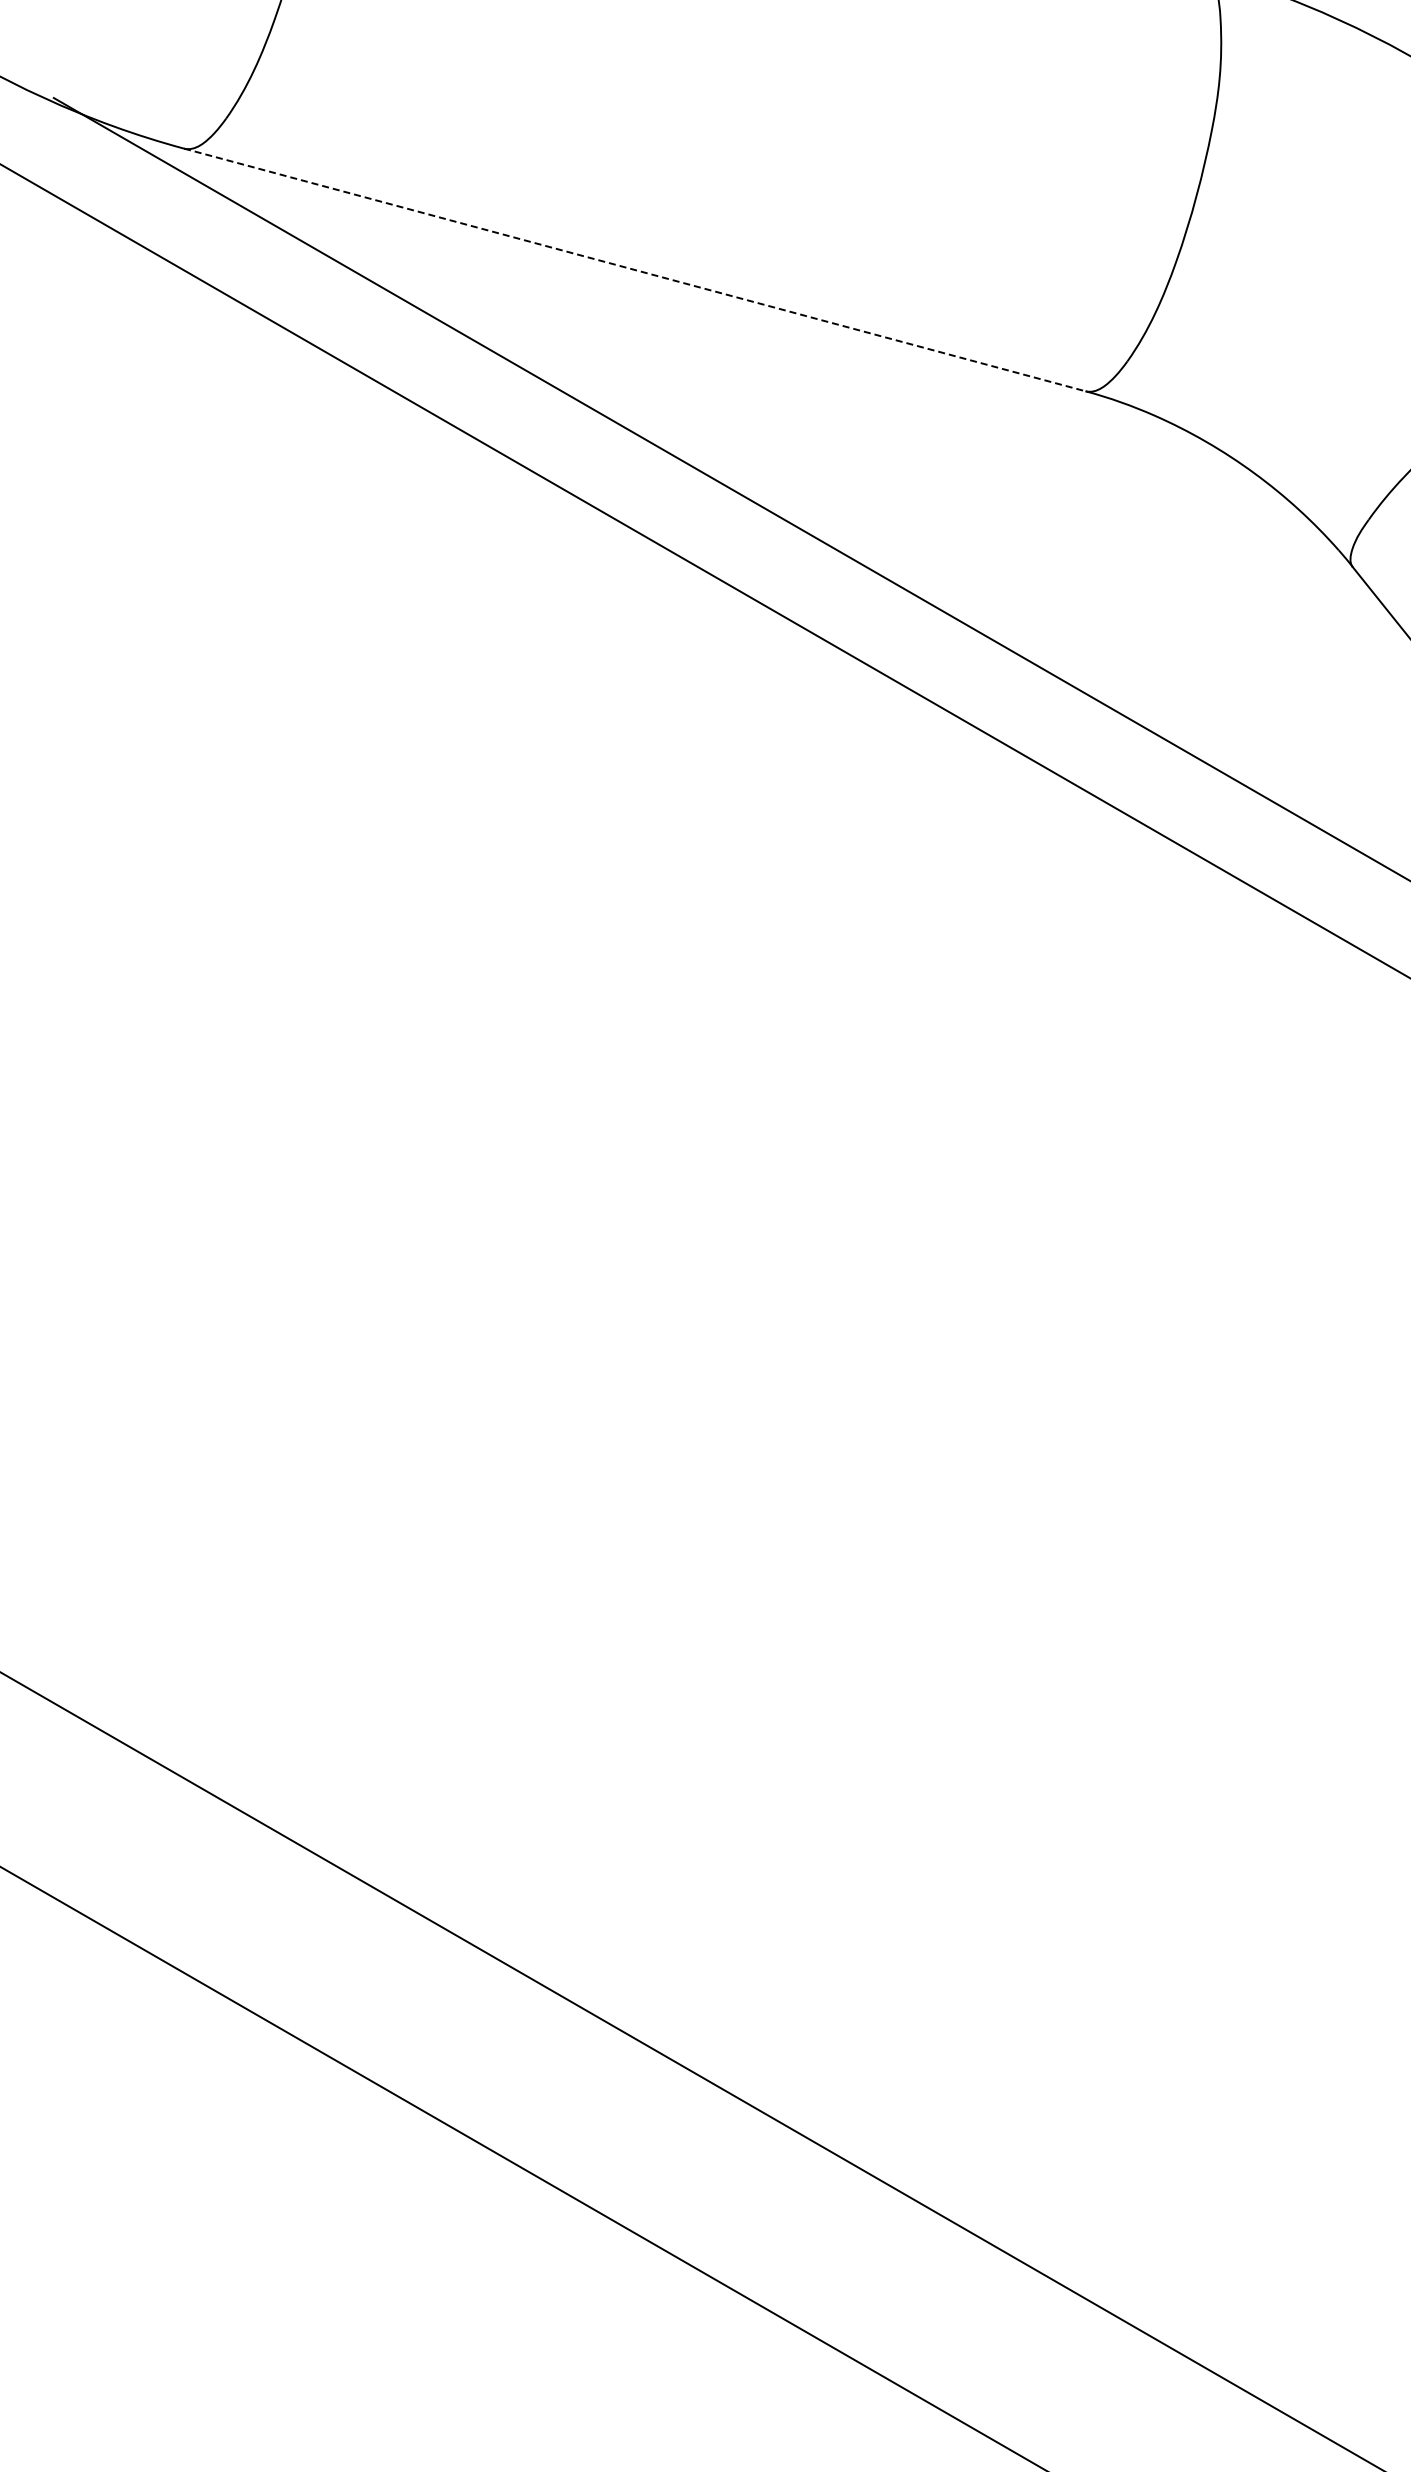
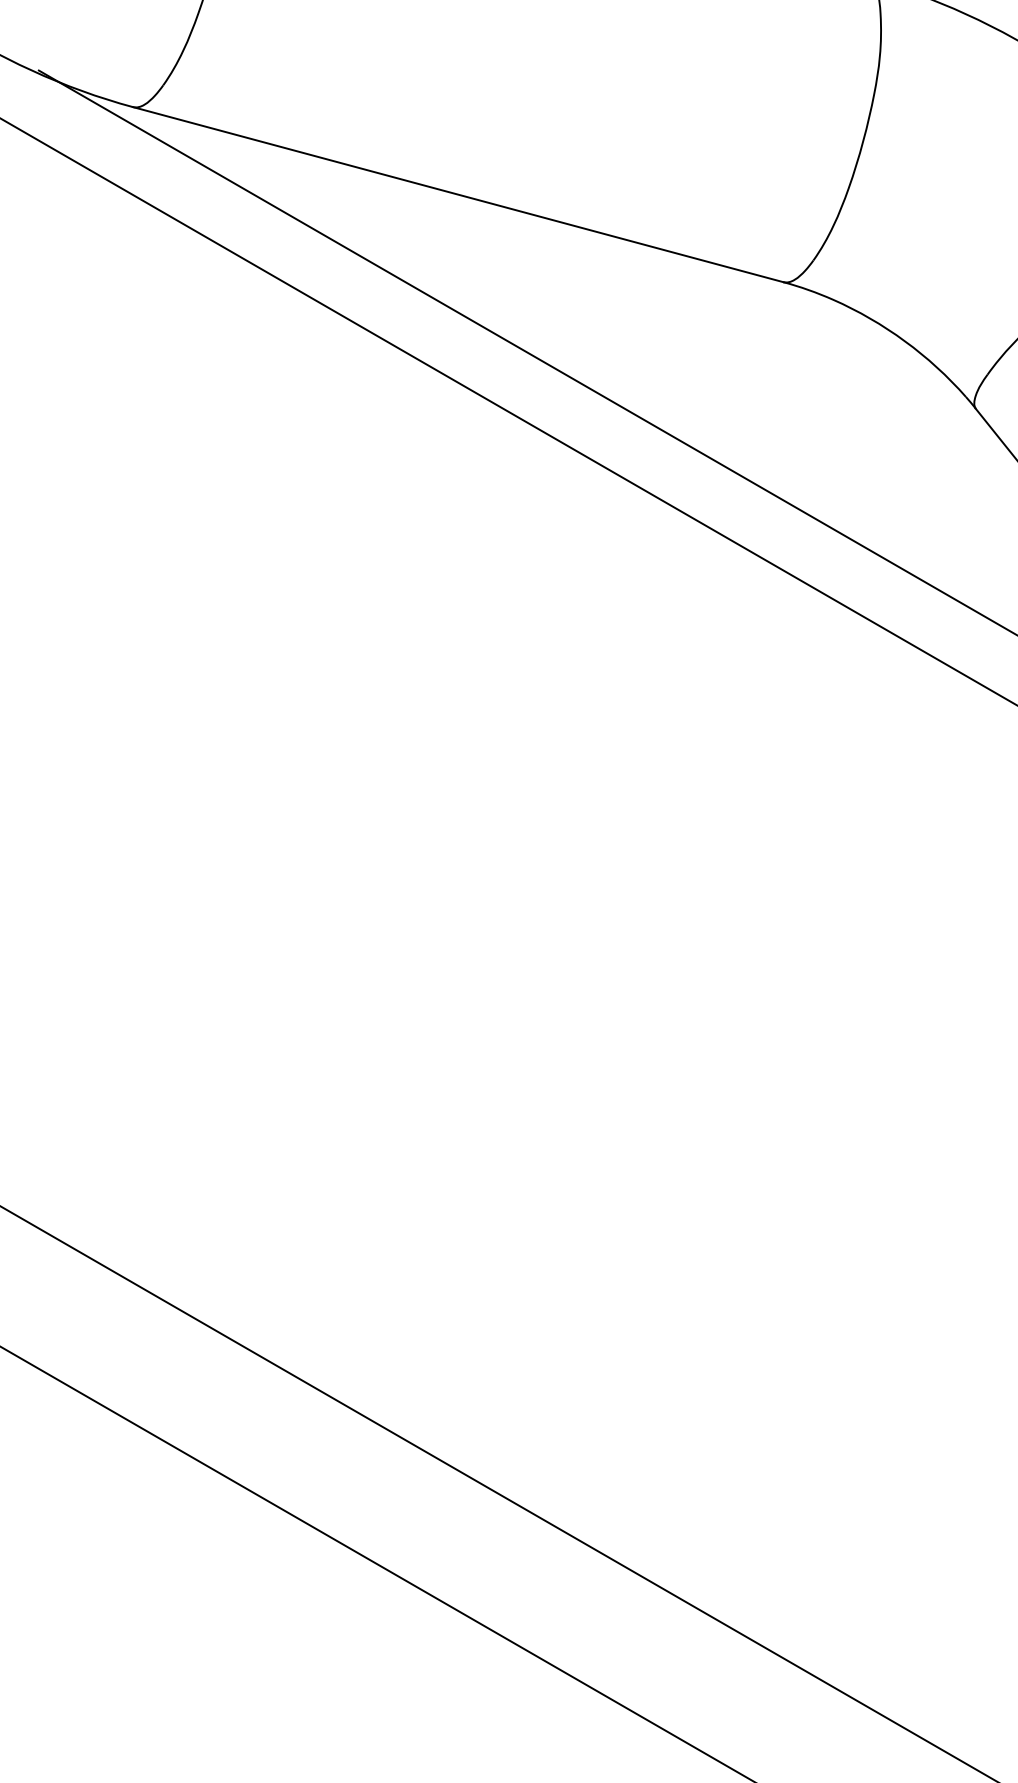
line: (634, 269) -> (457, 194), dashed -> solid

